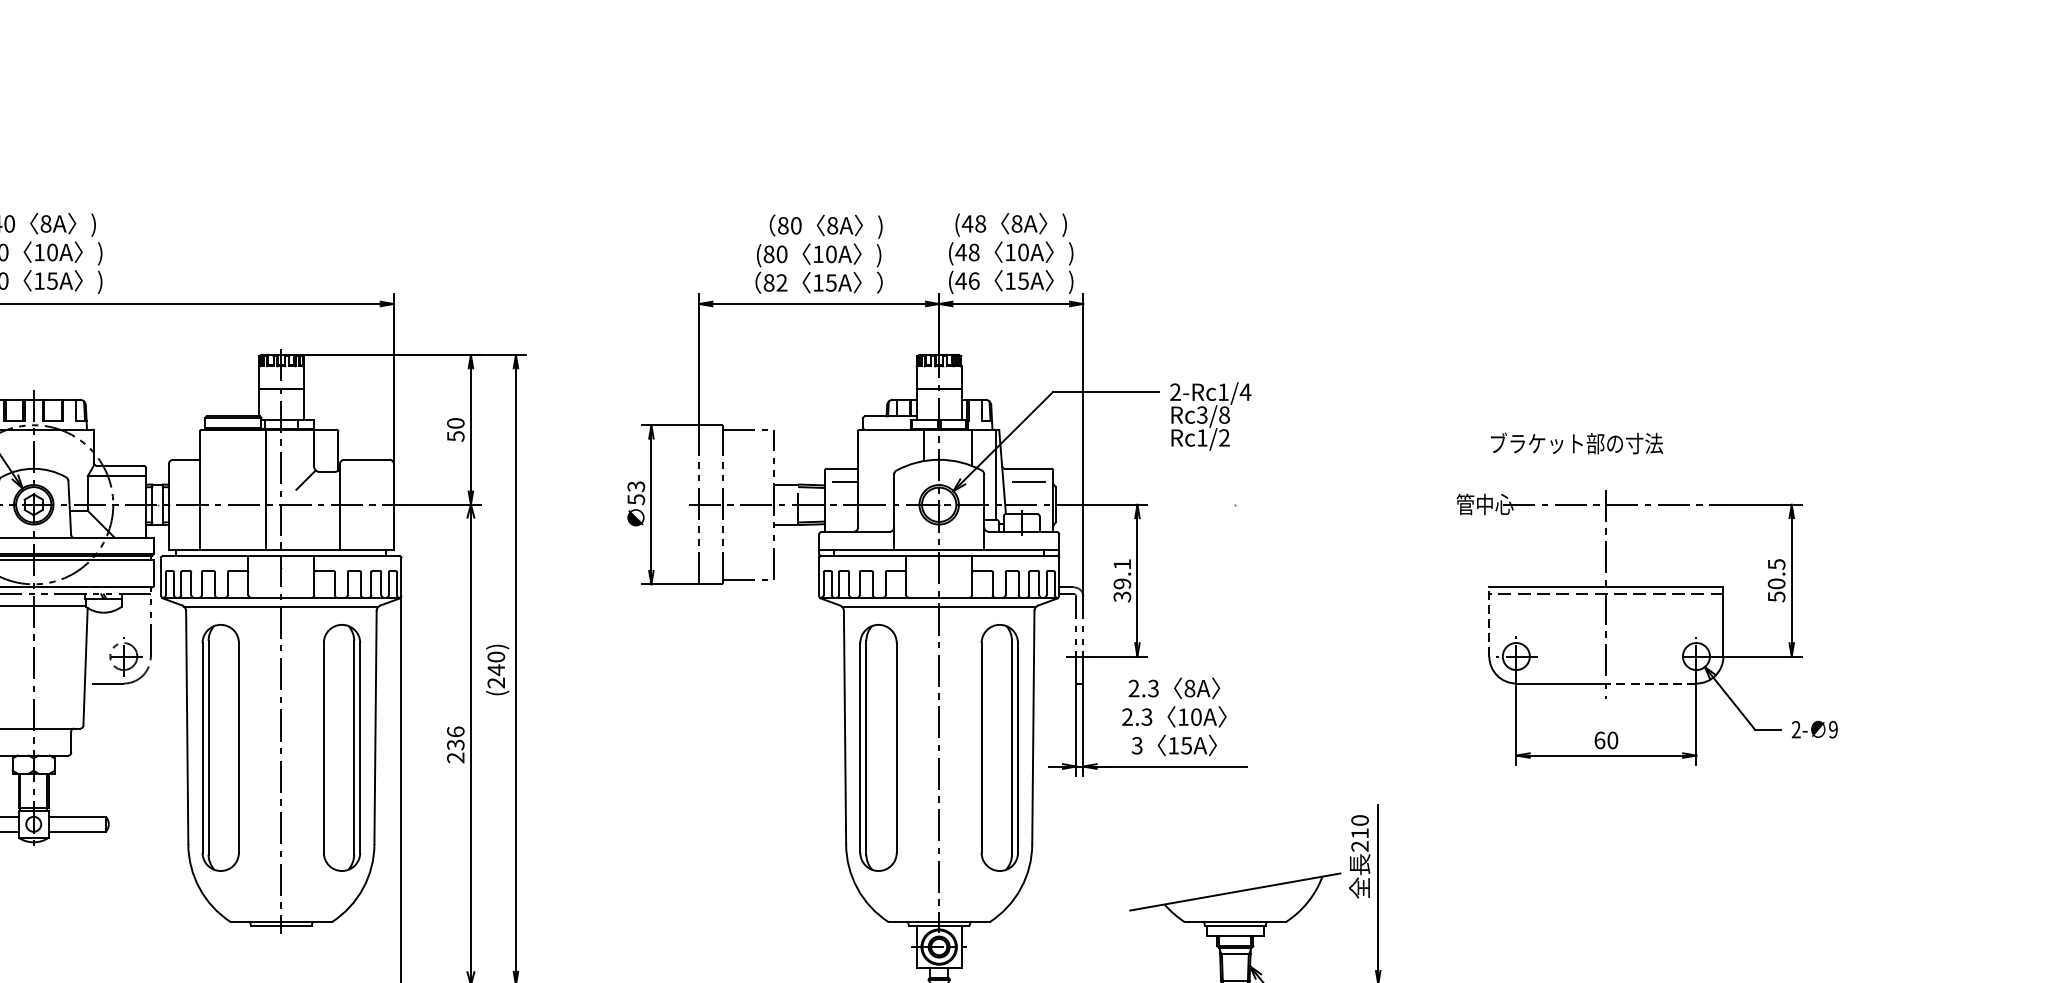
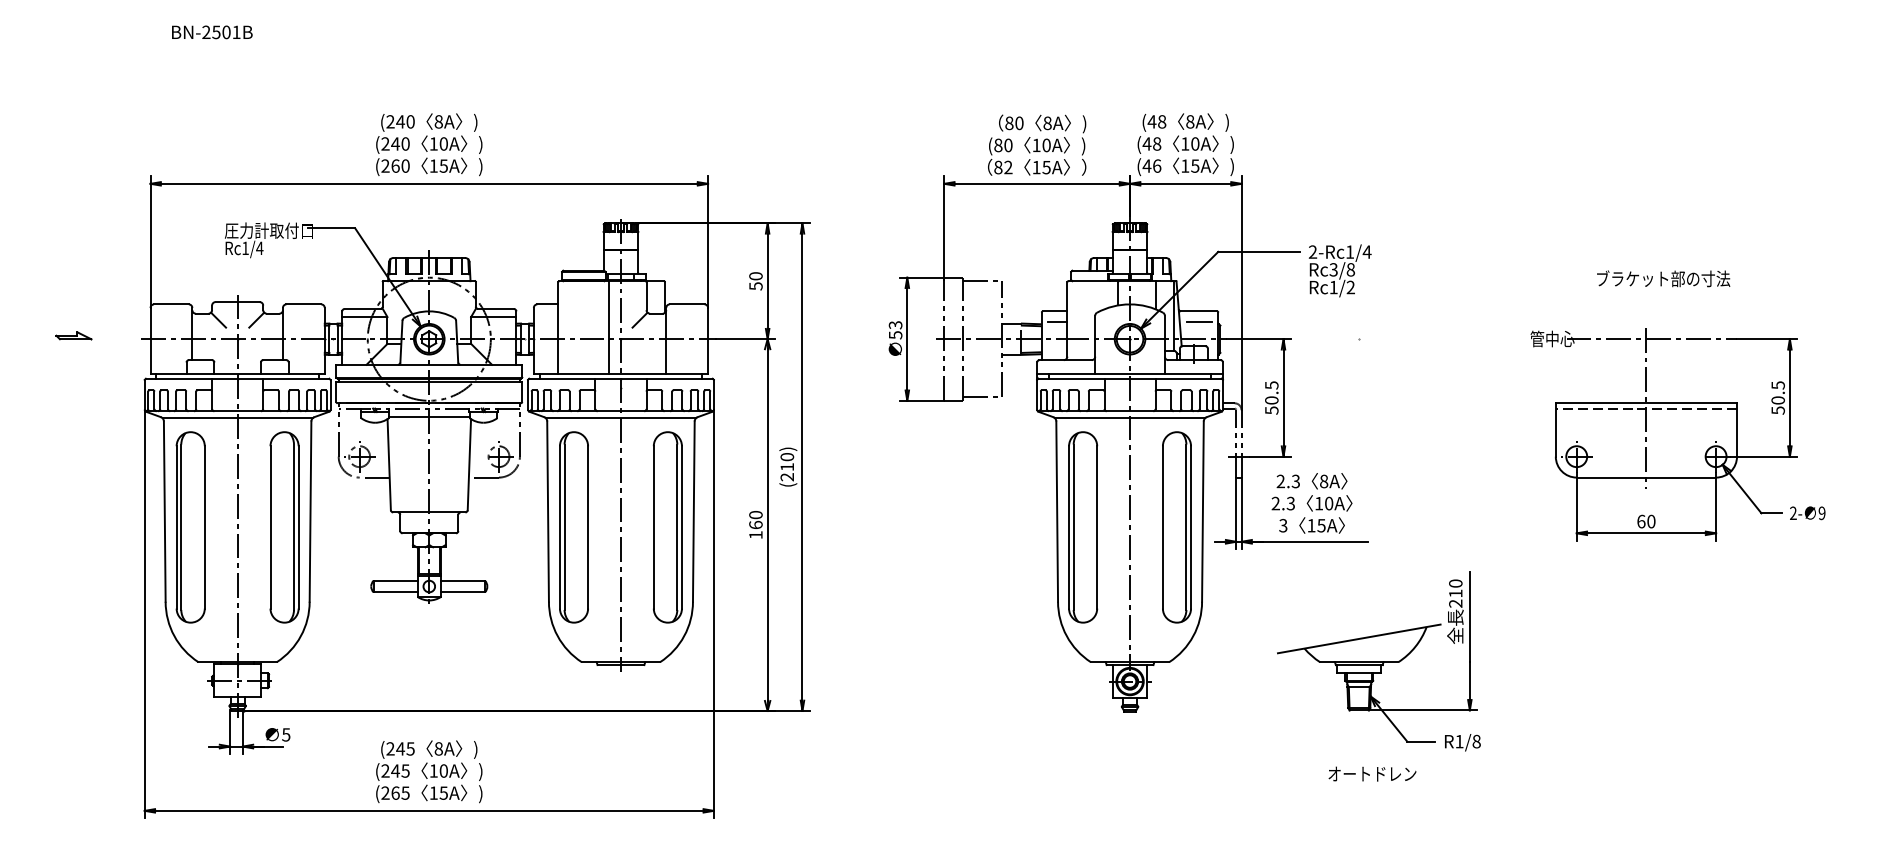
text: (1576, 443) -> (1663, 278), moved
text: (1121, 580) -> (1271, 397), 39.1 -> 50.5
line: (1488, 621) -> (1555, 429), dashed -> solid
text: (495, 669) -> (786, 466), (240) -> (210)
line: (1651, 683) -> (1681, 477), dashed -> solid
text: (455, 744) -> (755, 524), 236 -> 160

